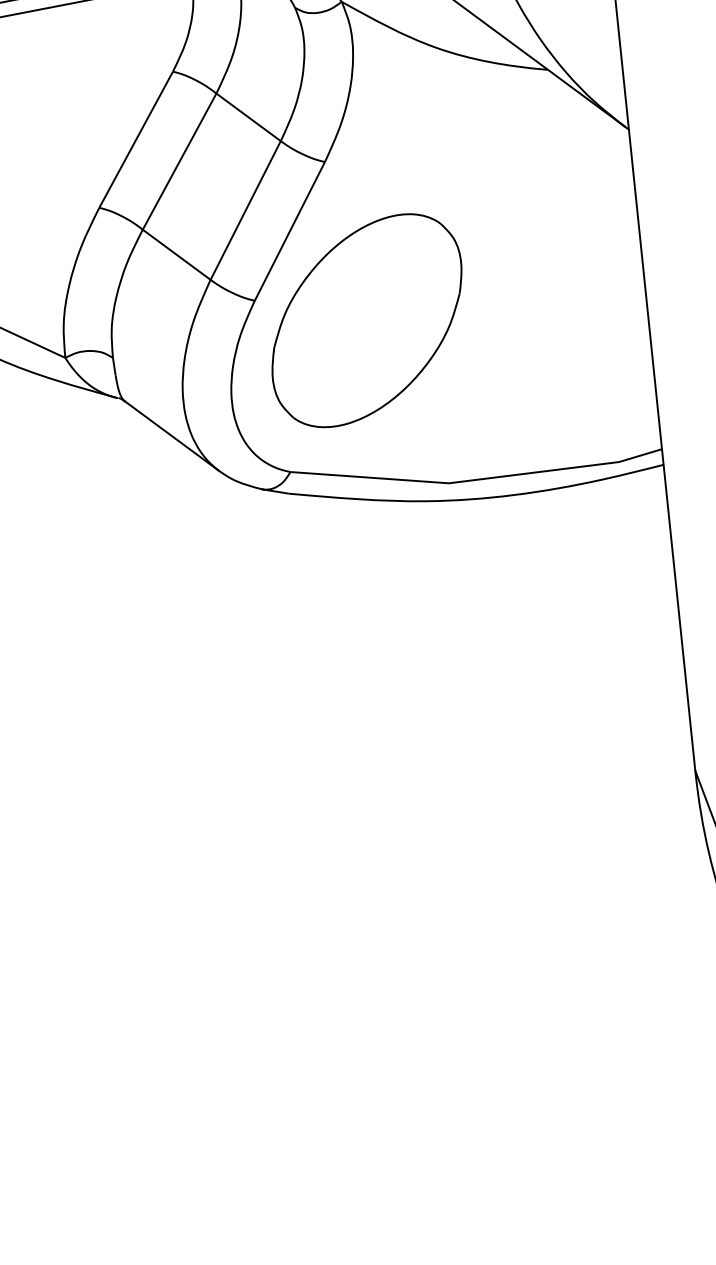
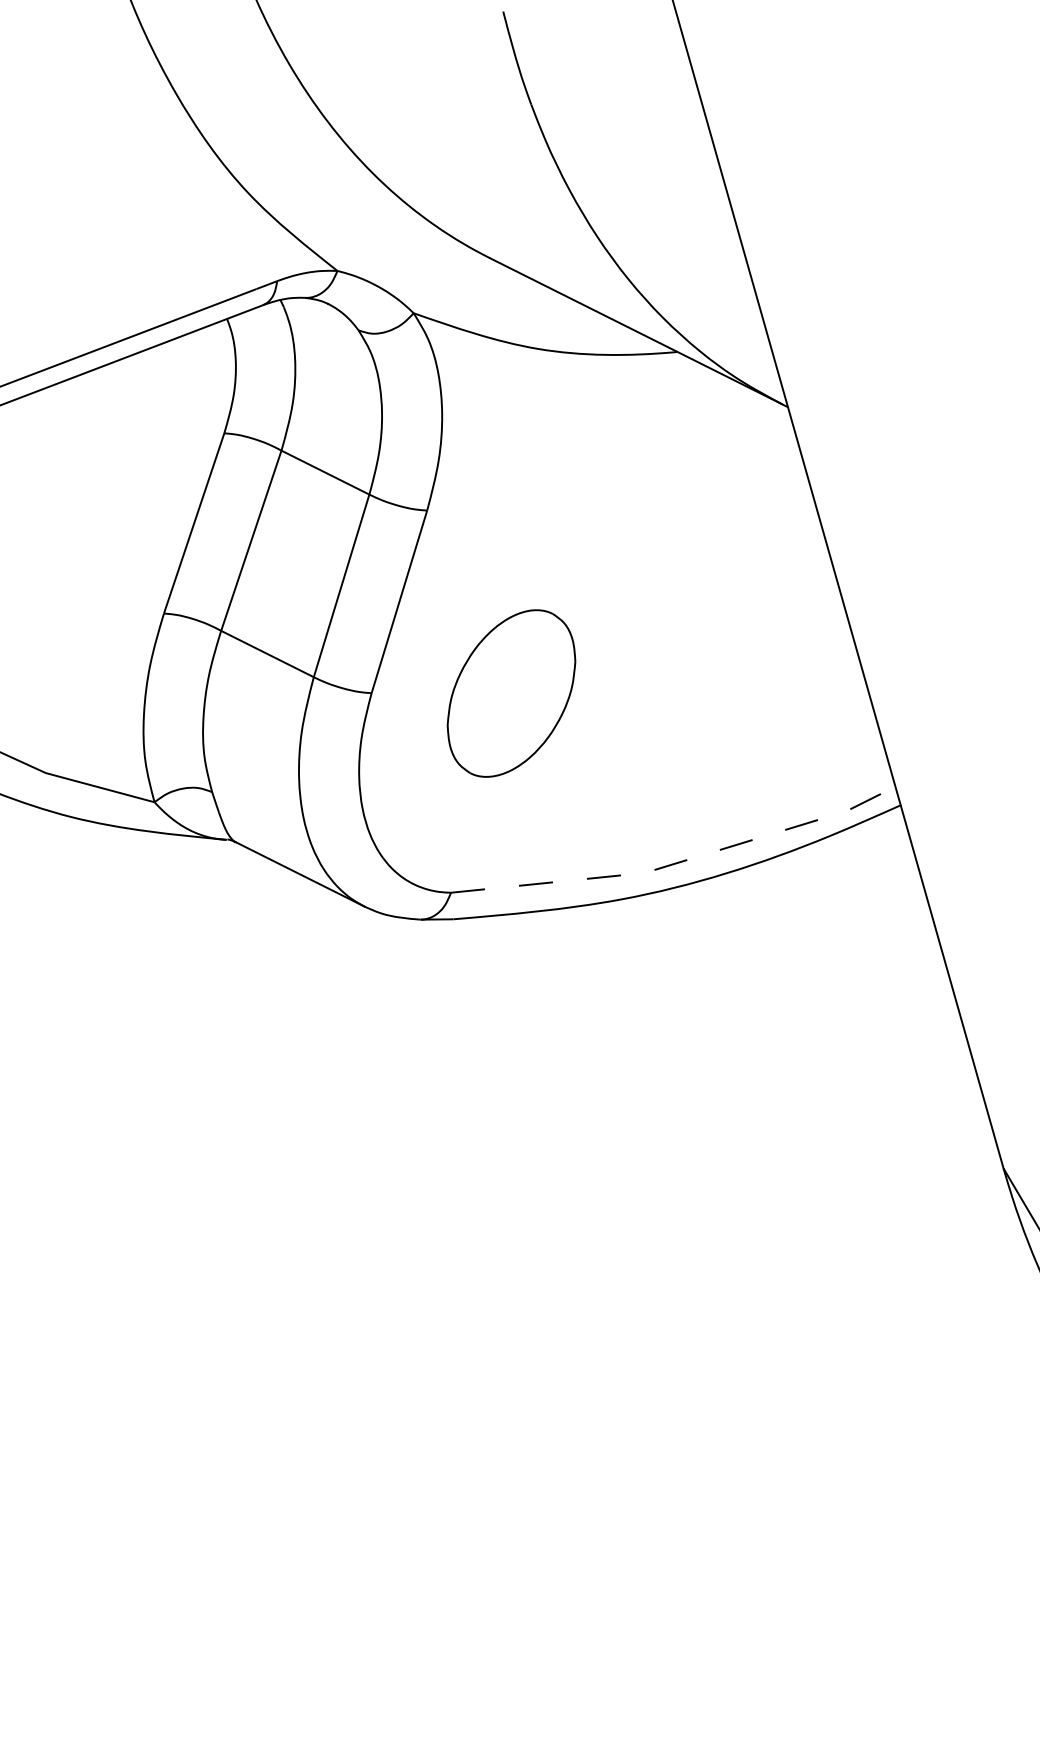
part: (366, 320) -> (511, 693), size x0.6
line: (478, 479) -> (679, 862), solid -> dashed

